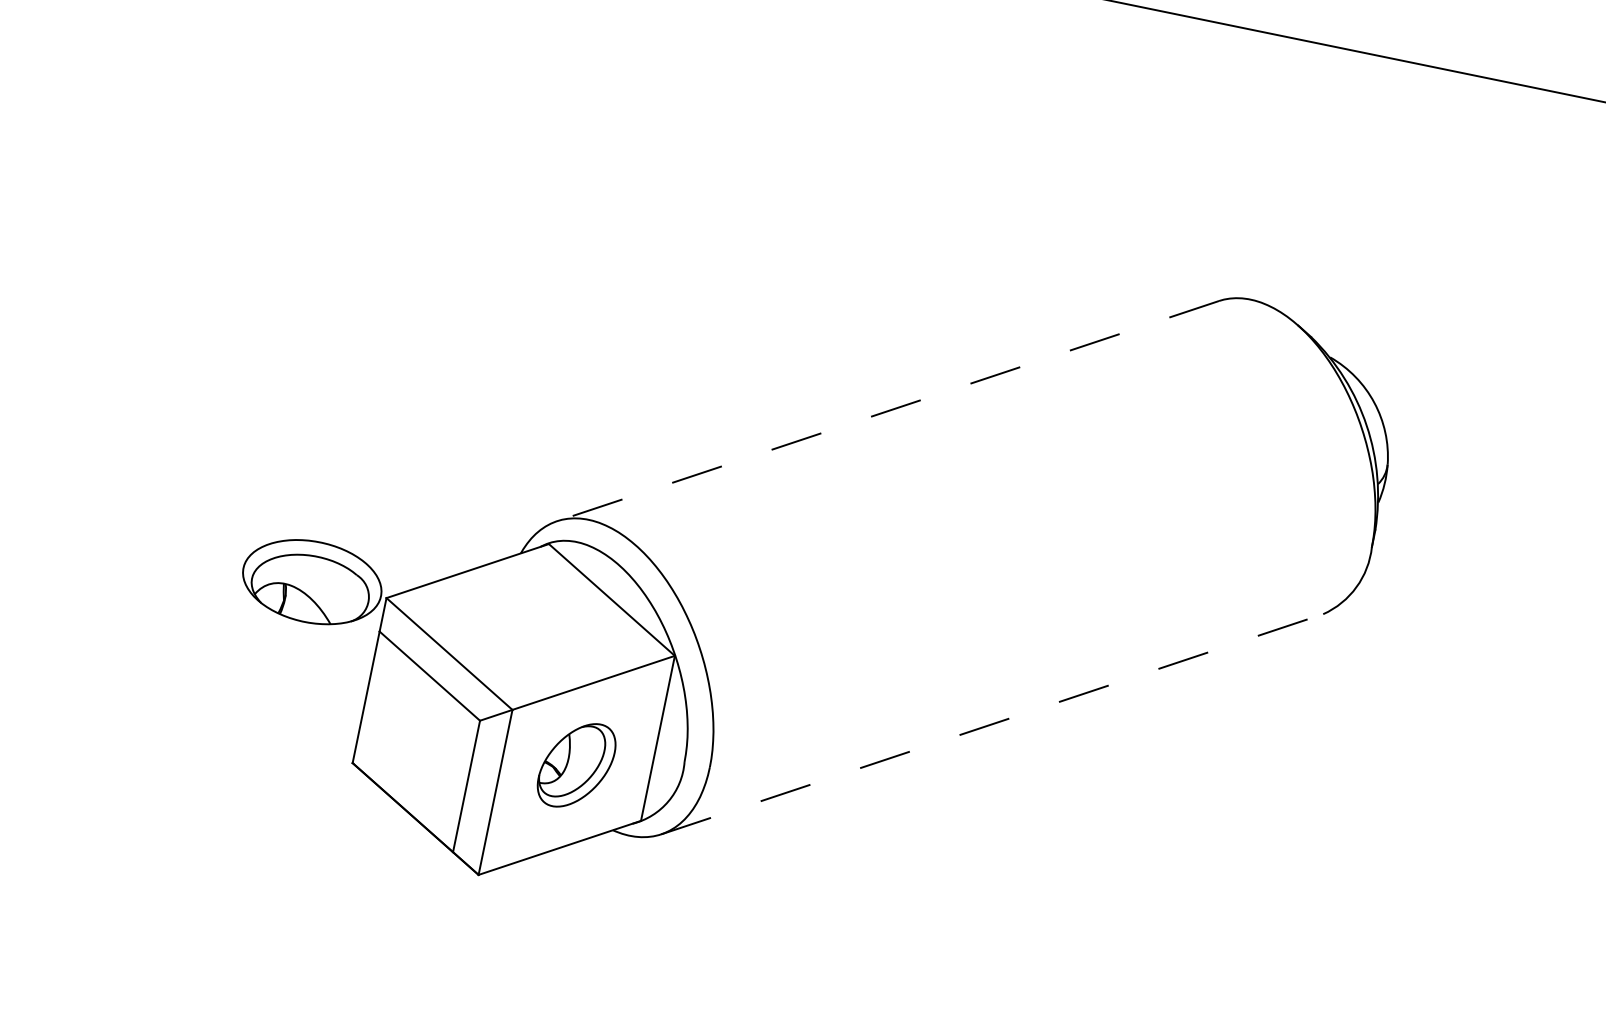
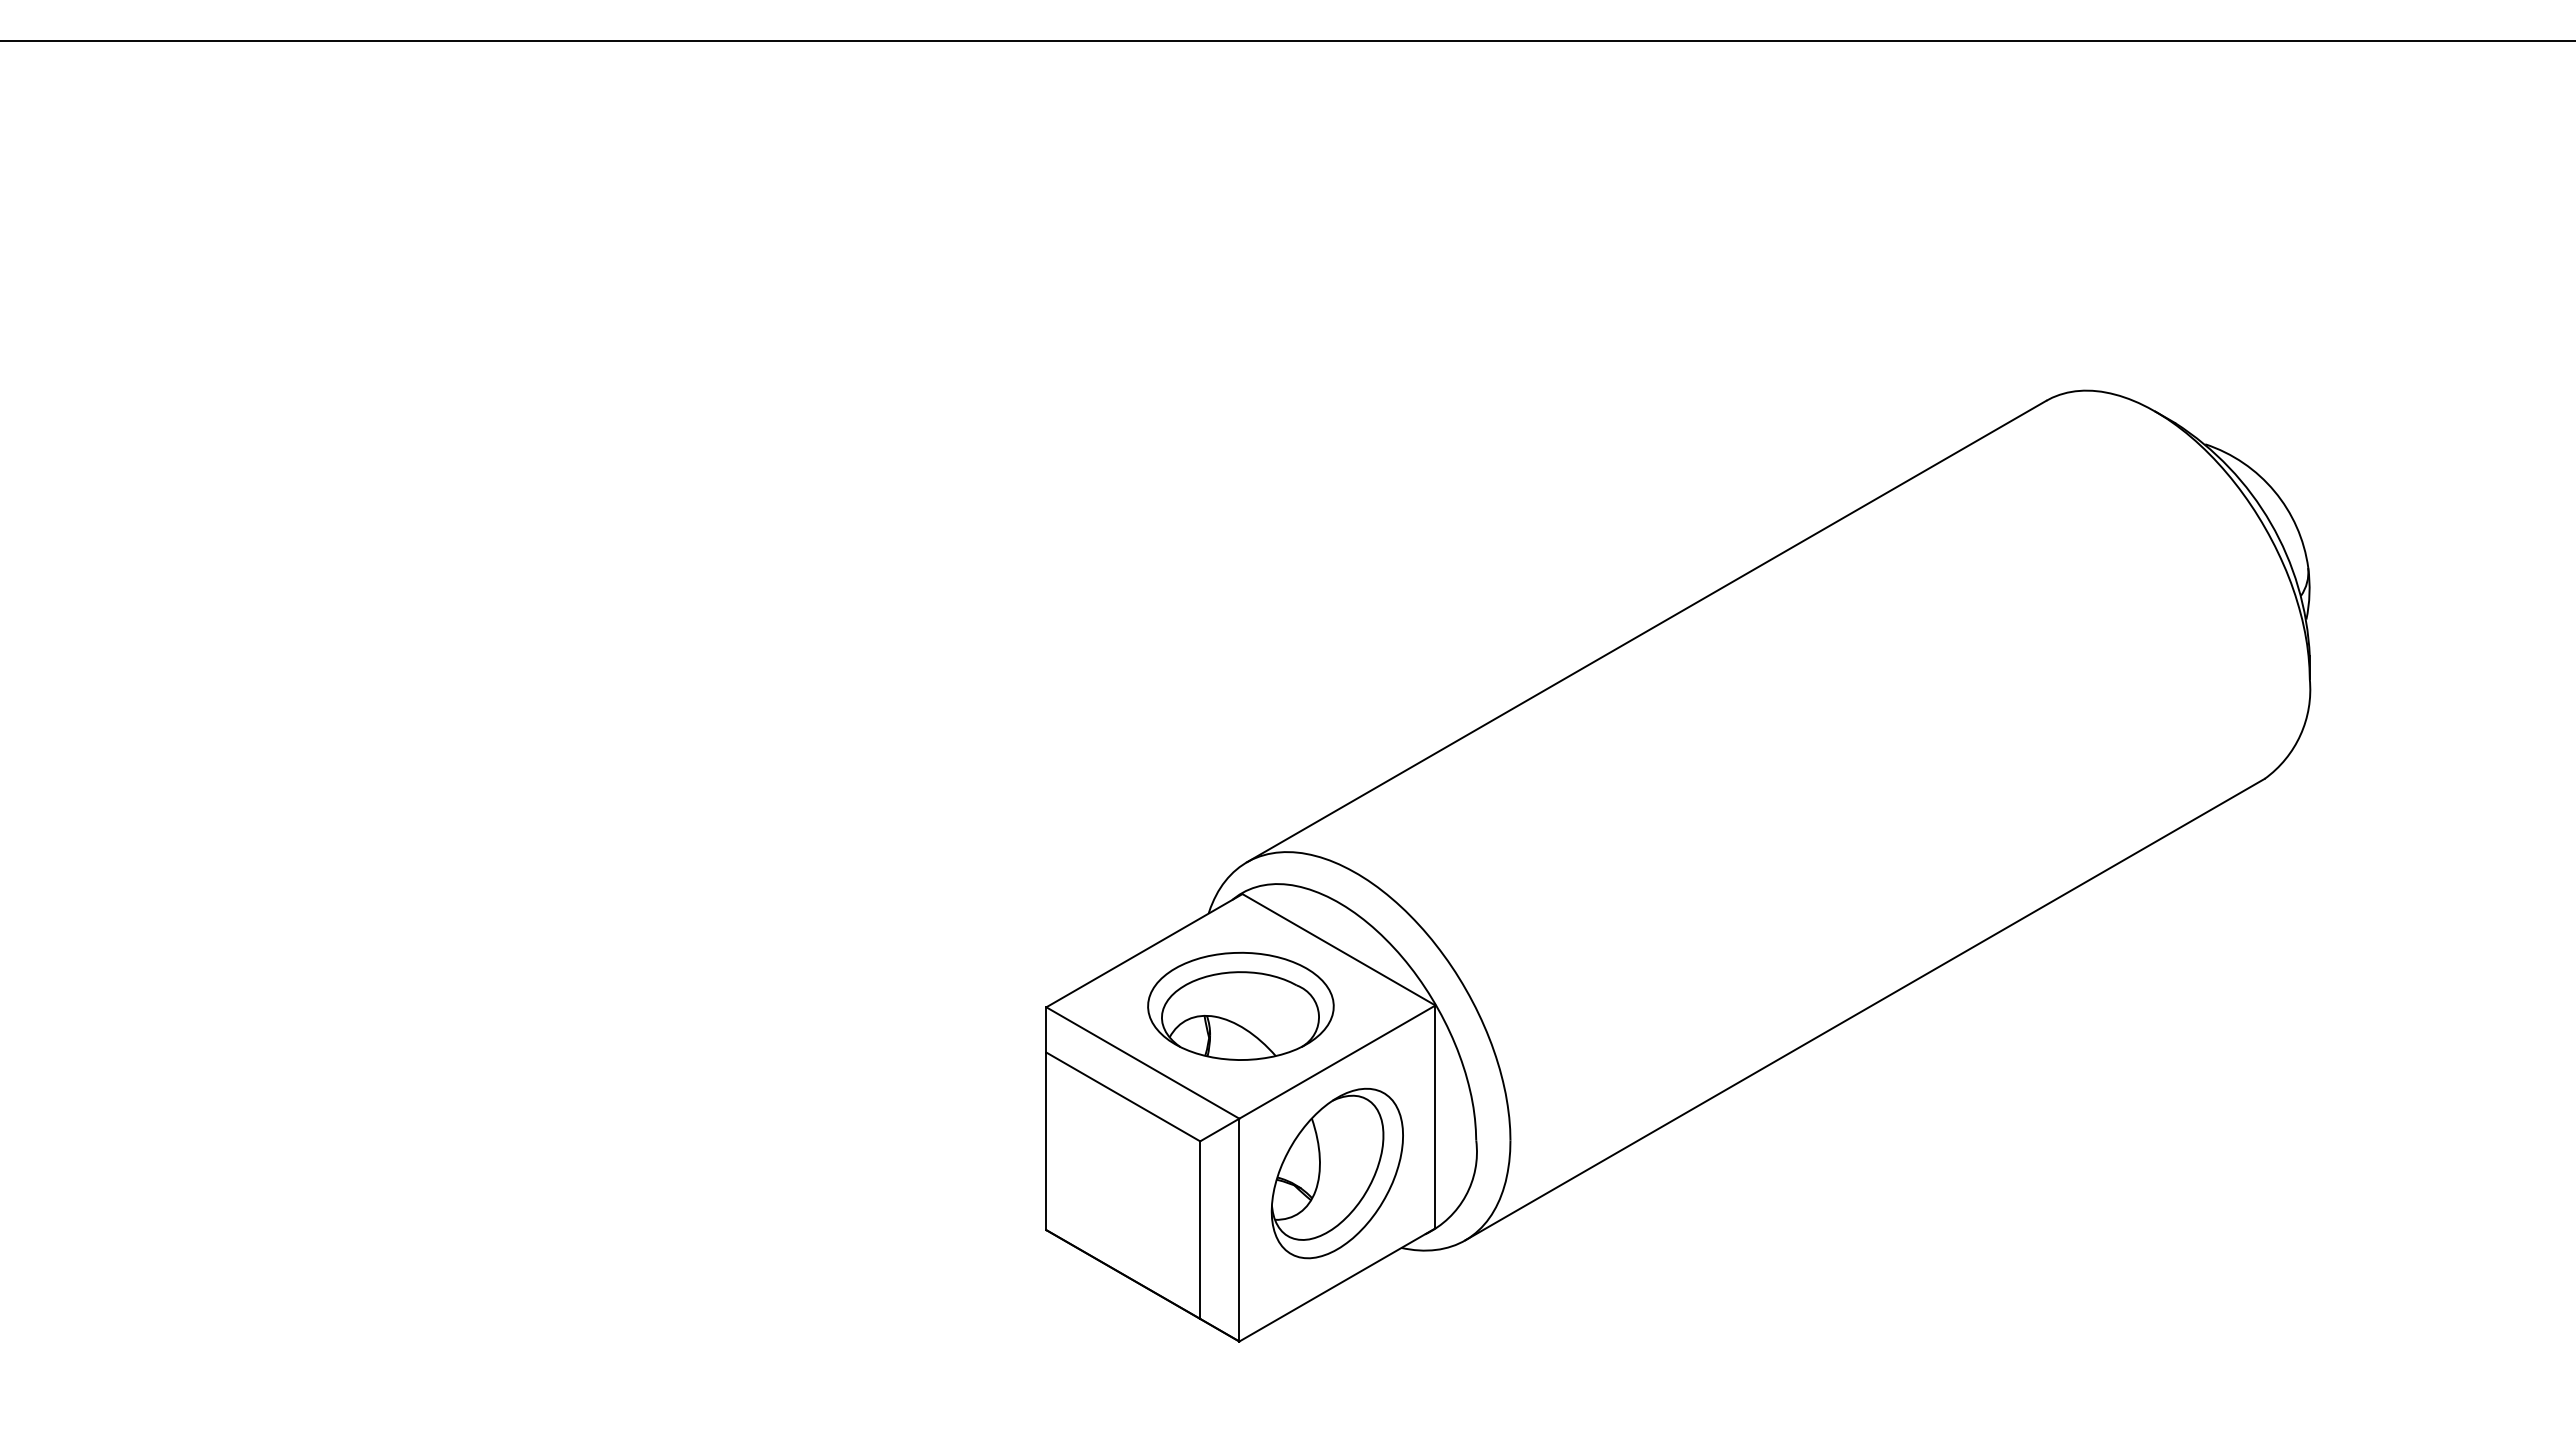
line: (888, 411) -> (1646, 631), dashed -> solid
part: (312, 581) -> (1240, 1005), moved
line: (992, 724) -> (1865, 1009), dashed -> solid
part: (576, 765) -> (1336, 1173), size x1.43

